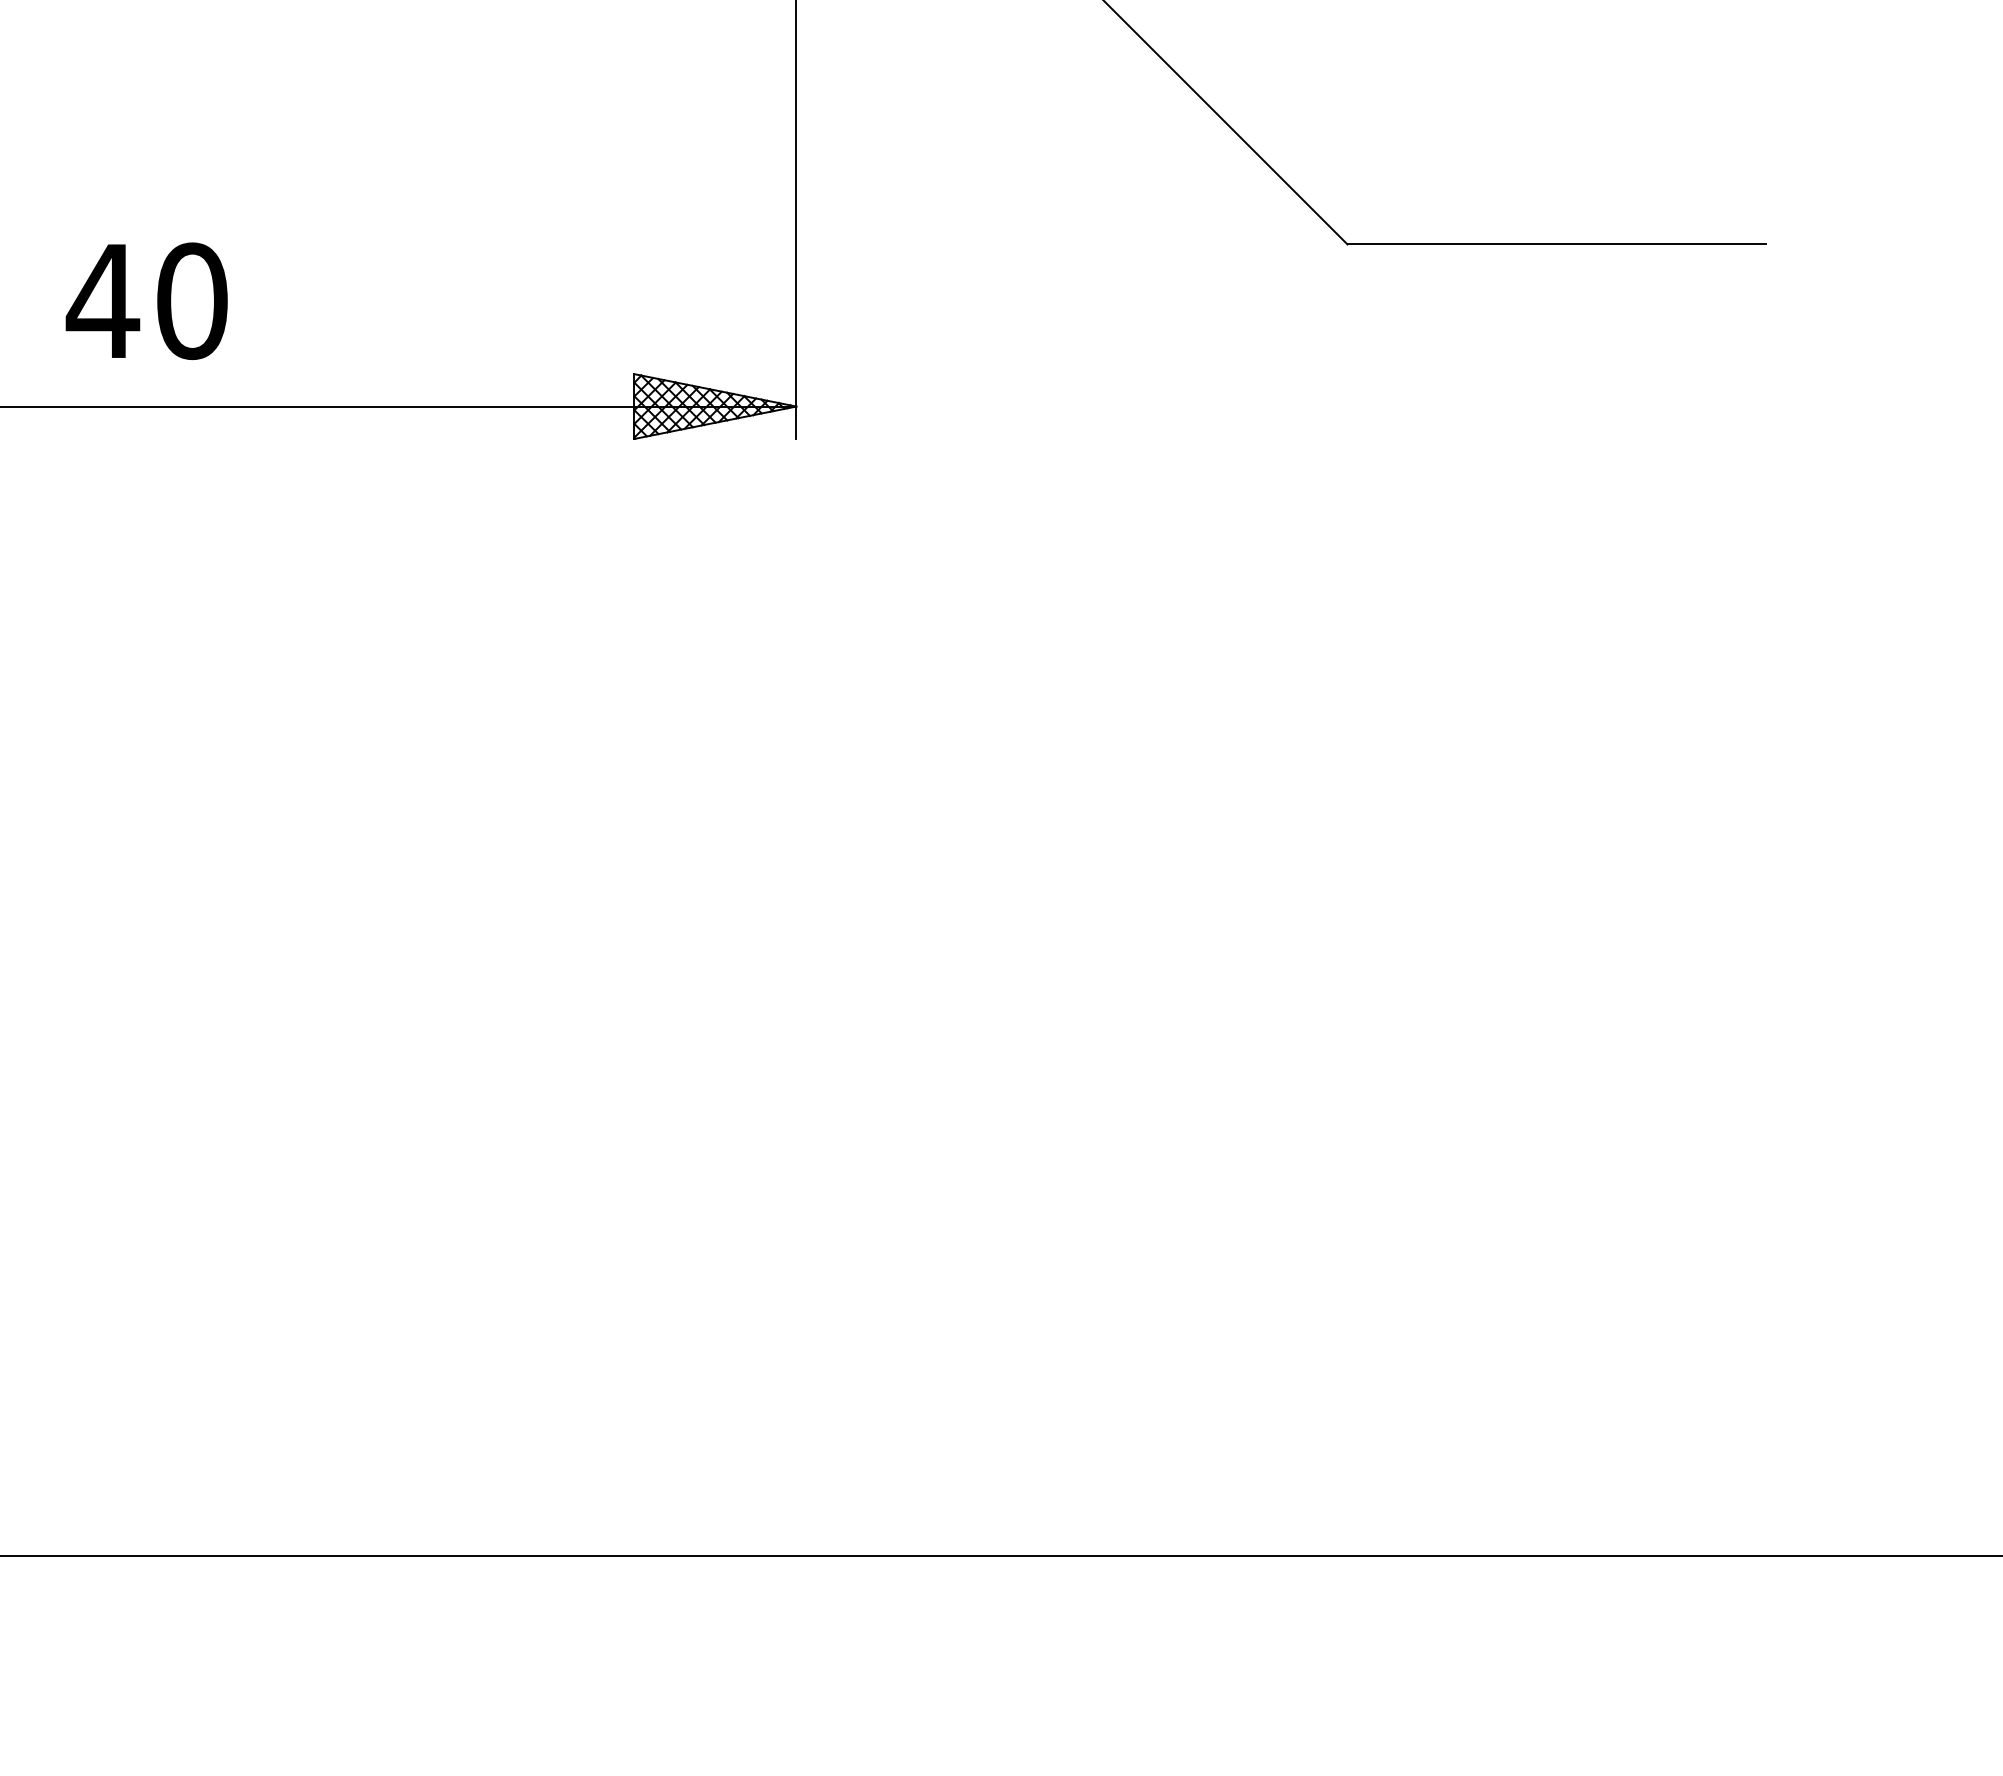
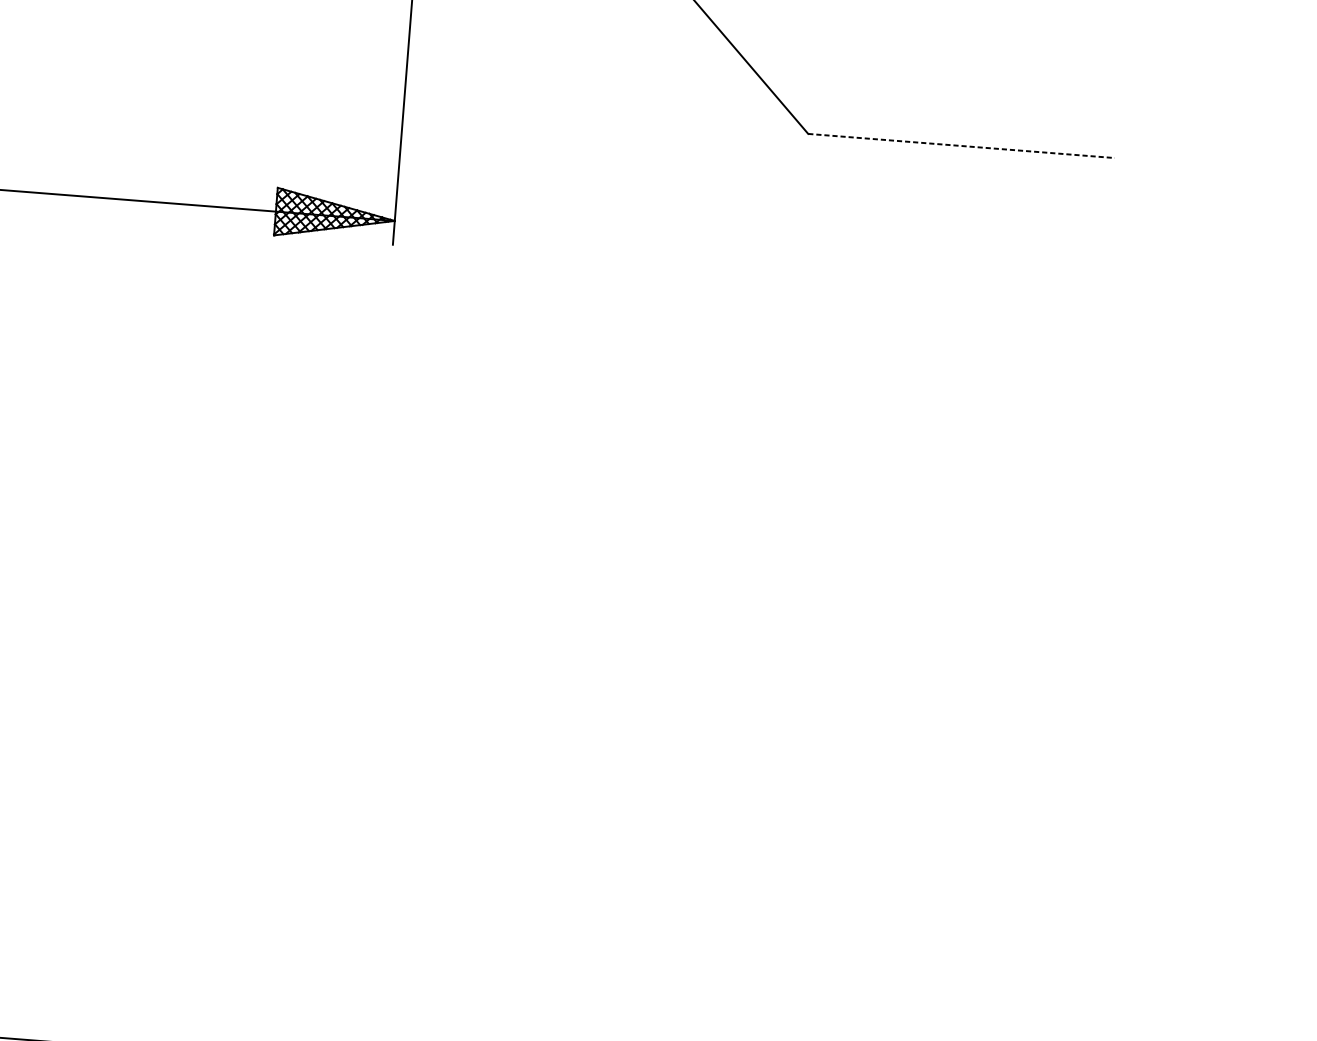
line: (1557, 244) -> (962, 146), solid -> dashed

